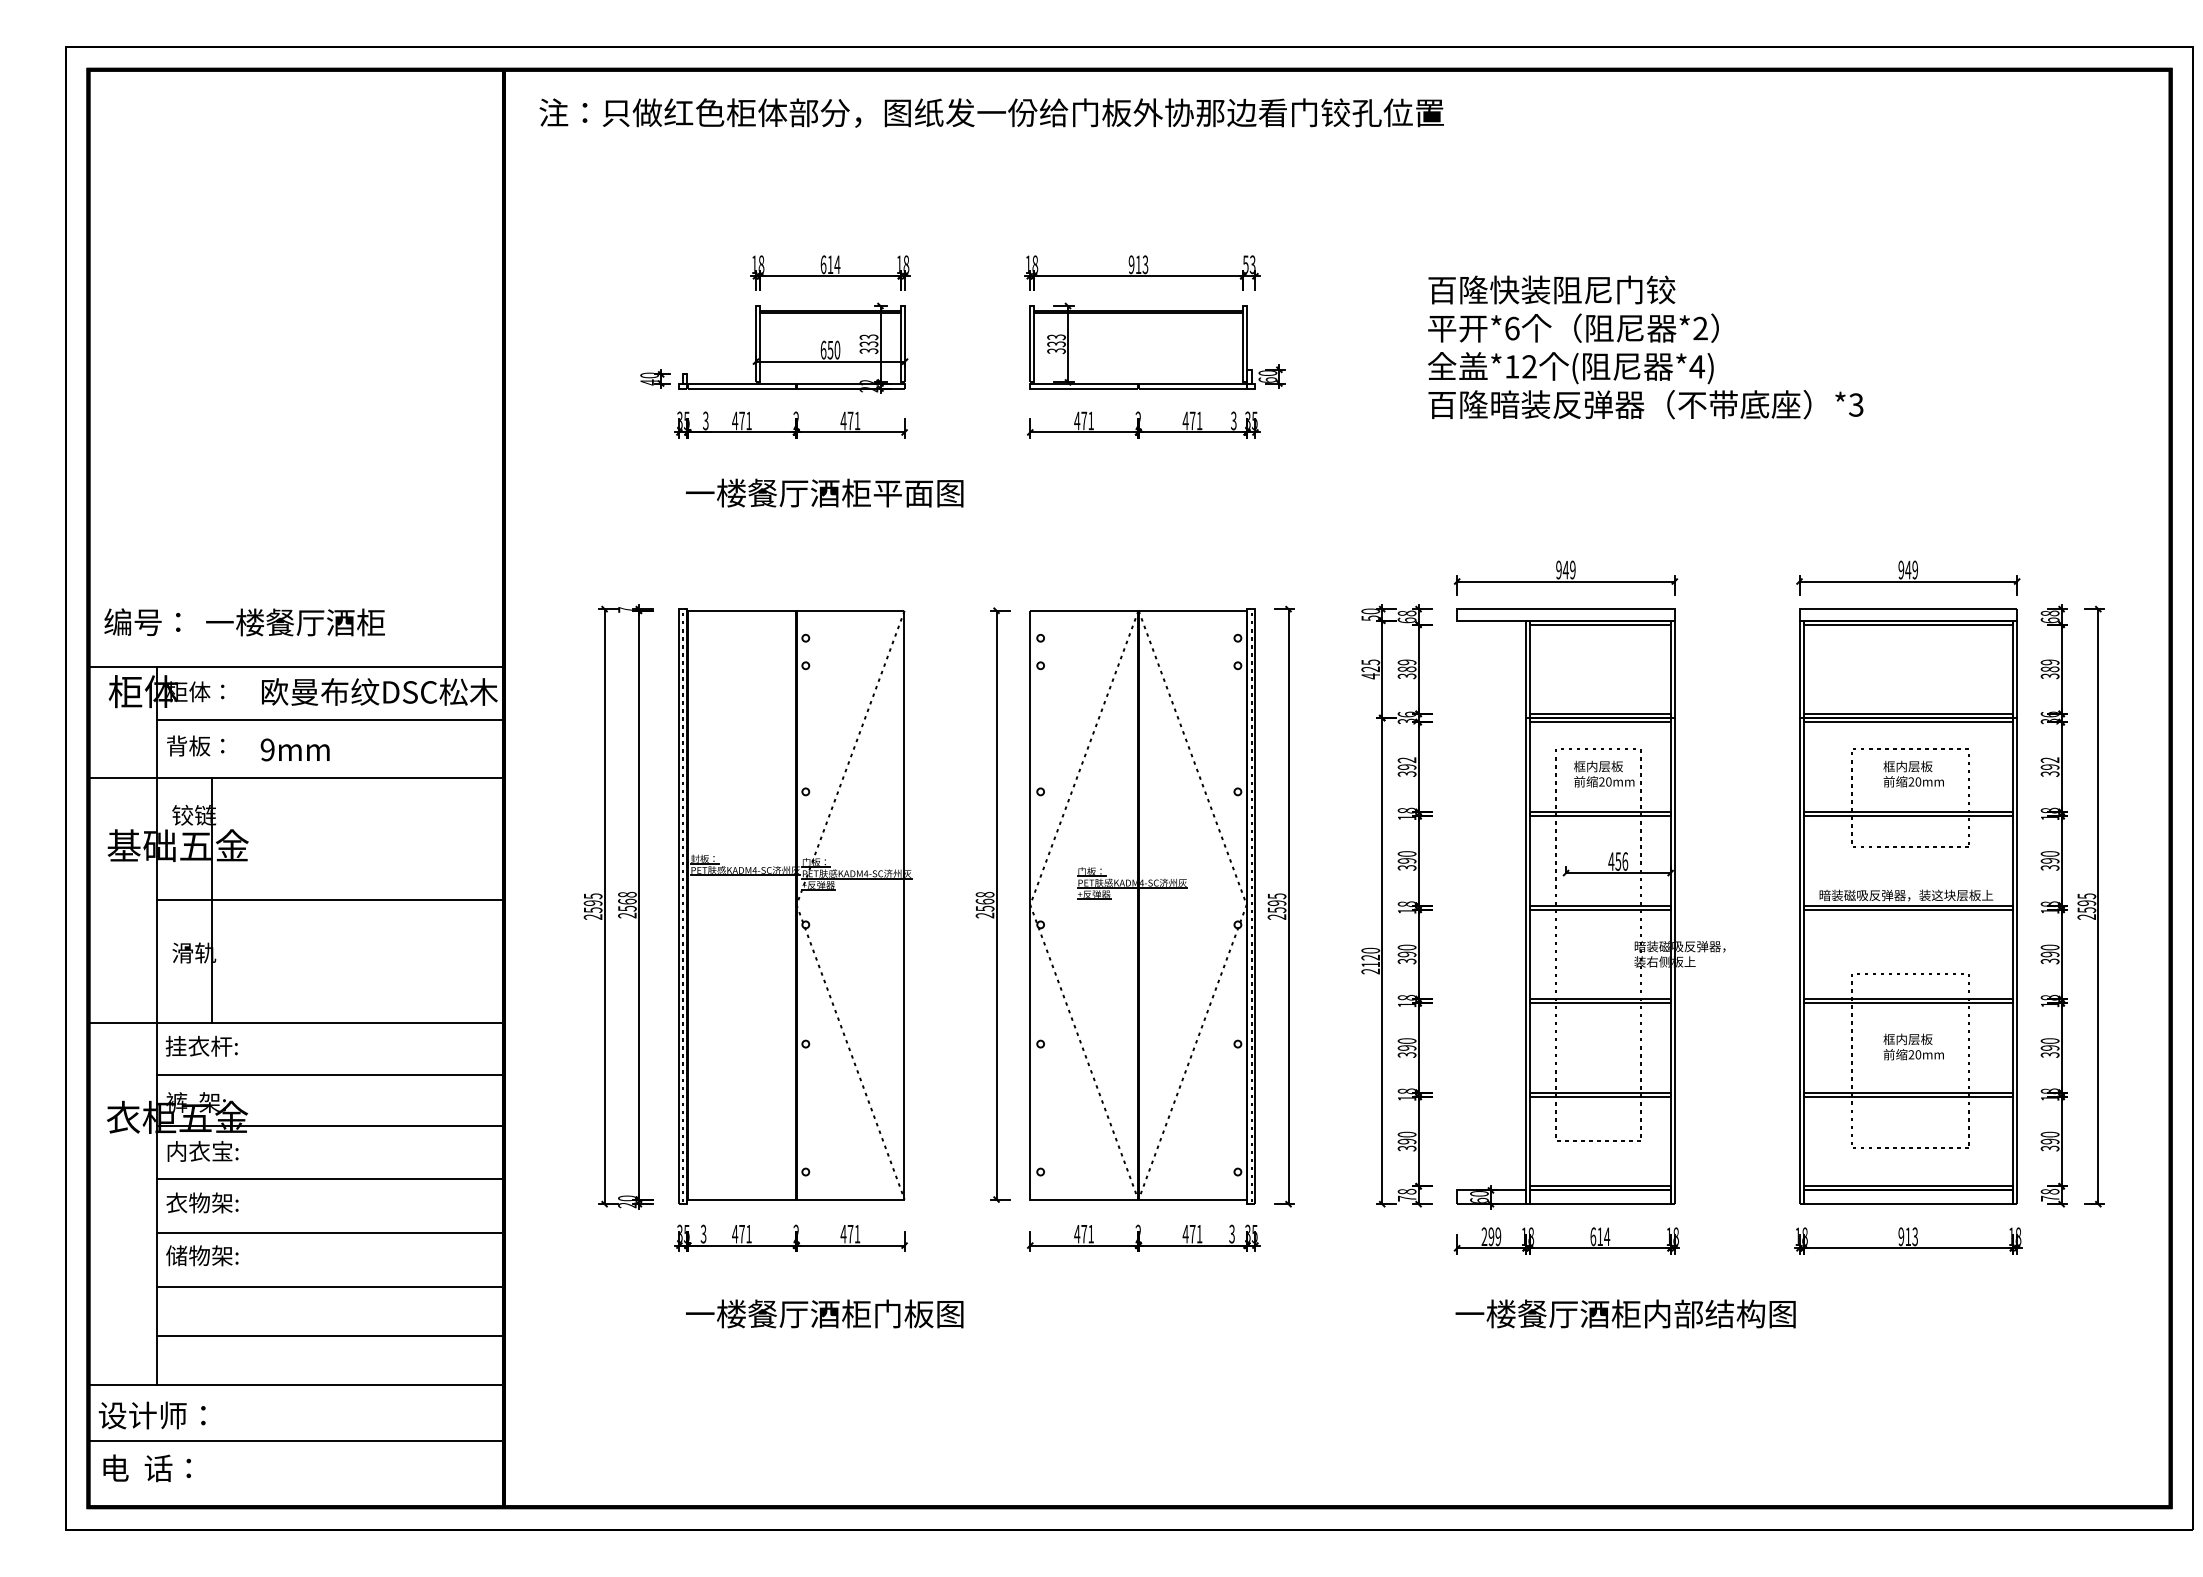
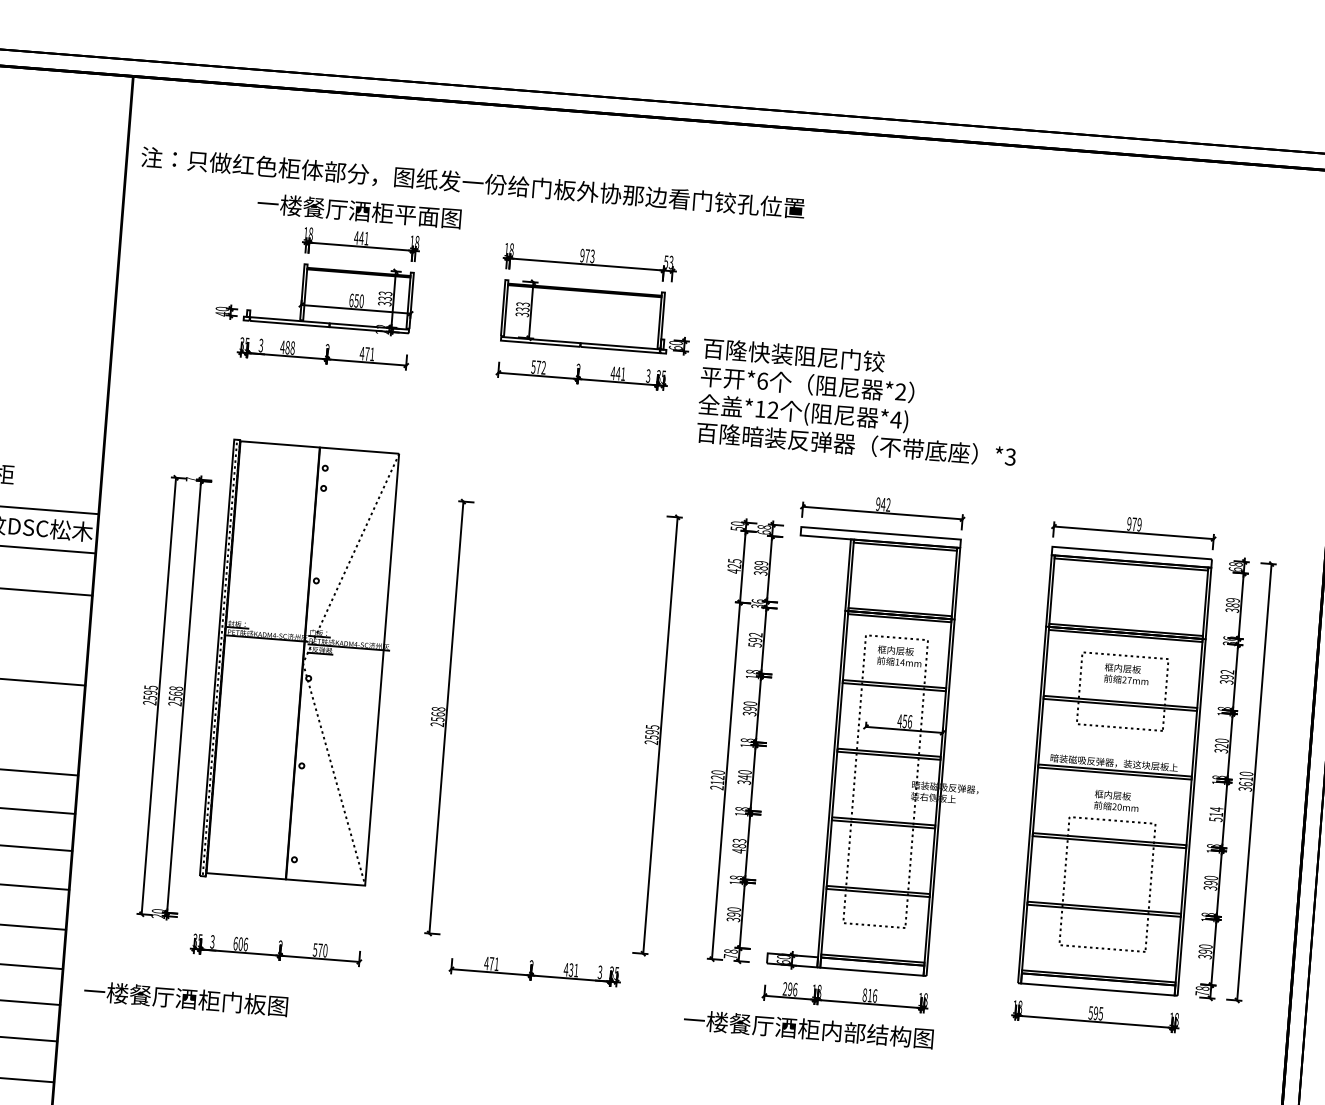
text: (991, 112) -> (472, 182), moved
text: (830, 264) -> (361, 238), 614 -> 441
text: (1138, 264) -> (587, 255), 913 -> 973
text: (1645, 347) -> (859, 402), moved
text: (745, 420) -> (290, 347), 471 -> 488
text: (1083, 420) -> (538, 367), 471 -> 572
text: (1192, 420) -> (618, 373), 471 -> 441
text: (824, 492) -> (359, 210), moved
text: (1908, 569) -> (1134, 524), 949 -> 979
text: (1572, 570) -> (888, 505), 949 -> 942
text: (1406, 773) -> (754, 644), 392 -> 592
text: (1605, 781) -> (900, 662), 20mm -> 14mm
text: (1918, 781) -> (1129, 680), 20mm -> 27mm
text: (2050, 860) -> (1221, 745), 390 -> 320
part: (795, 906) -> (302, 664), moved
part: (1142, 906) -> (553, 726), removed
text: (2086, 906) -> (1245, 781), 2595 -> 3610
text: (2049, 953) -> (1215, 813), 390 -> 514
text: (1406, 954) -> (744, 777), 390 -> 340
text: (1913, 1046) -> (1116, 800), moved
text: (1406, 1048) -> (738, 846), 390 -> 483
text: (741, 1233) -> (240, 943), 471 -> 606
text: (850, 1233) -> (320, 949), 471 -> 570
text: (1192, 1233) -> (571, 969), 471 -> 431
text: (1498, 1236) -> (795, 989), 299 -> 296
text: (1600, 1236) -> (870, 995), 614 -> 816
text: (1907, 1236) -> (1095, 1013), 913 -> 595
text: (824, 1313) -> (185, 998), moved
text: (1625, 1313) -> (808, 1028), moved

